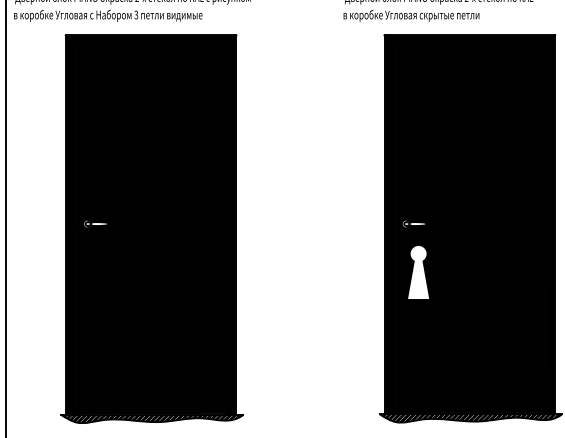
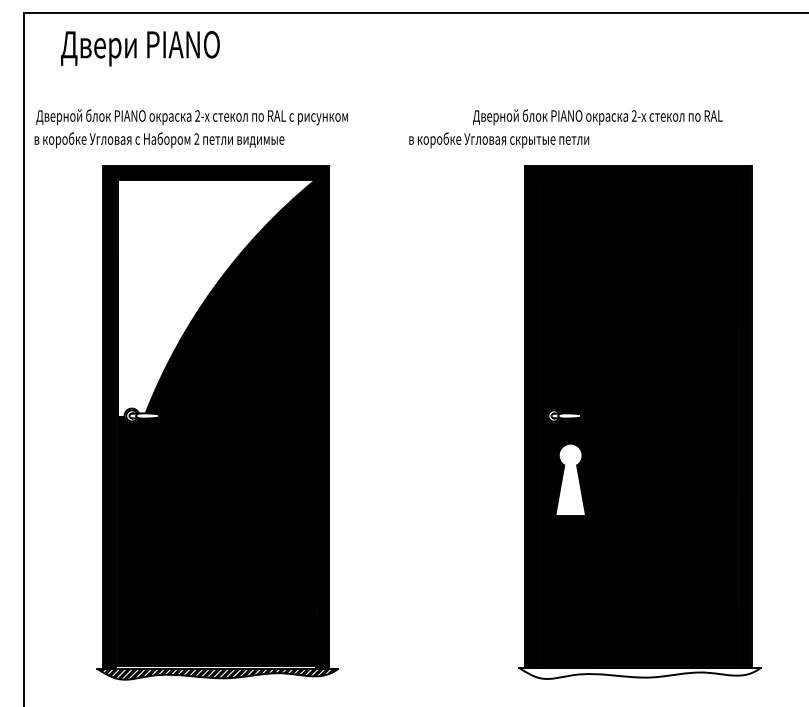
text: (136, 15) -> (196, 139), 3 -> 2
text: (411, 16) -> (499, 140), moved
fill: (151, 134) -> (216, 297), removed
hatch: (469, 418) -> (638, 673), removed

